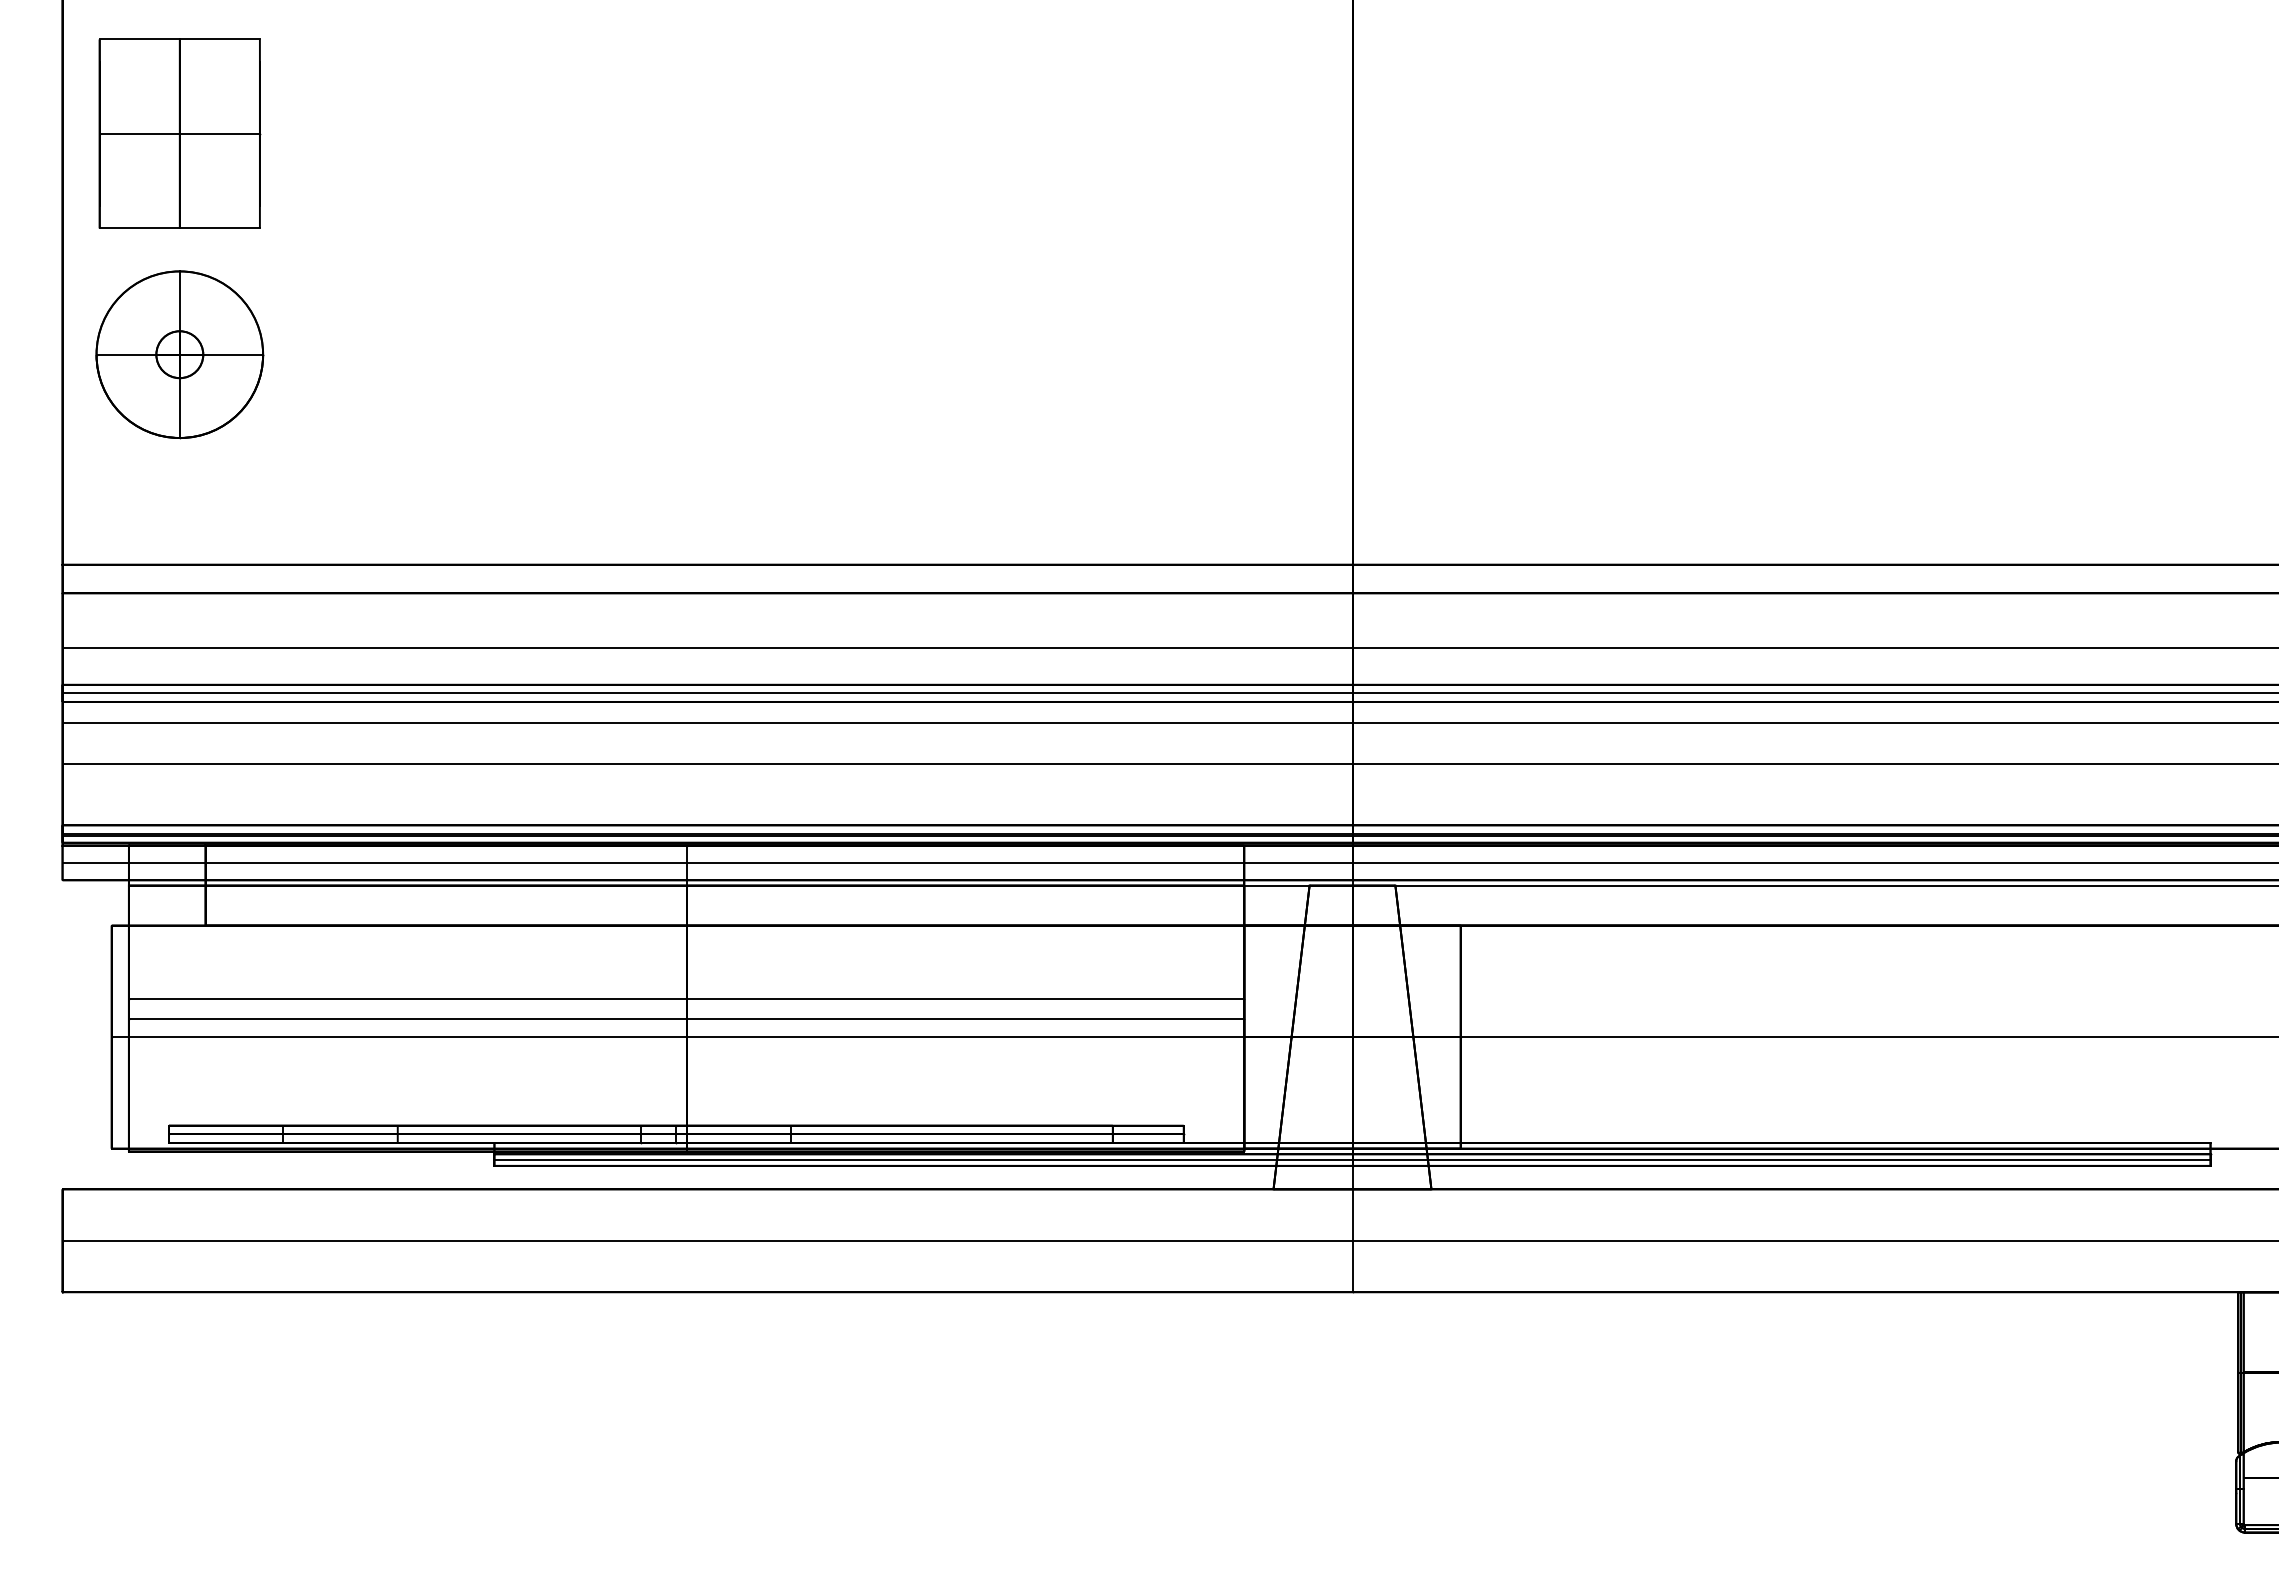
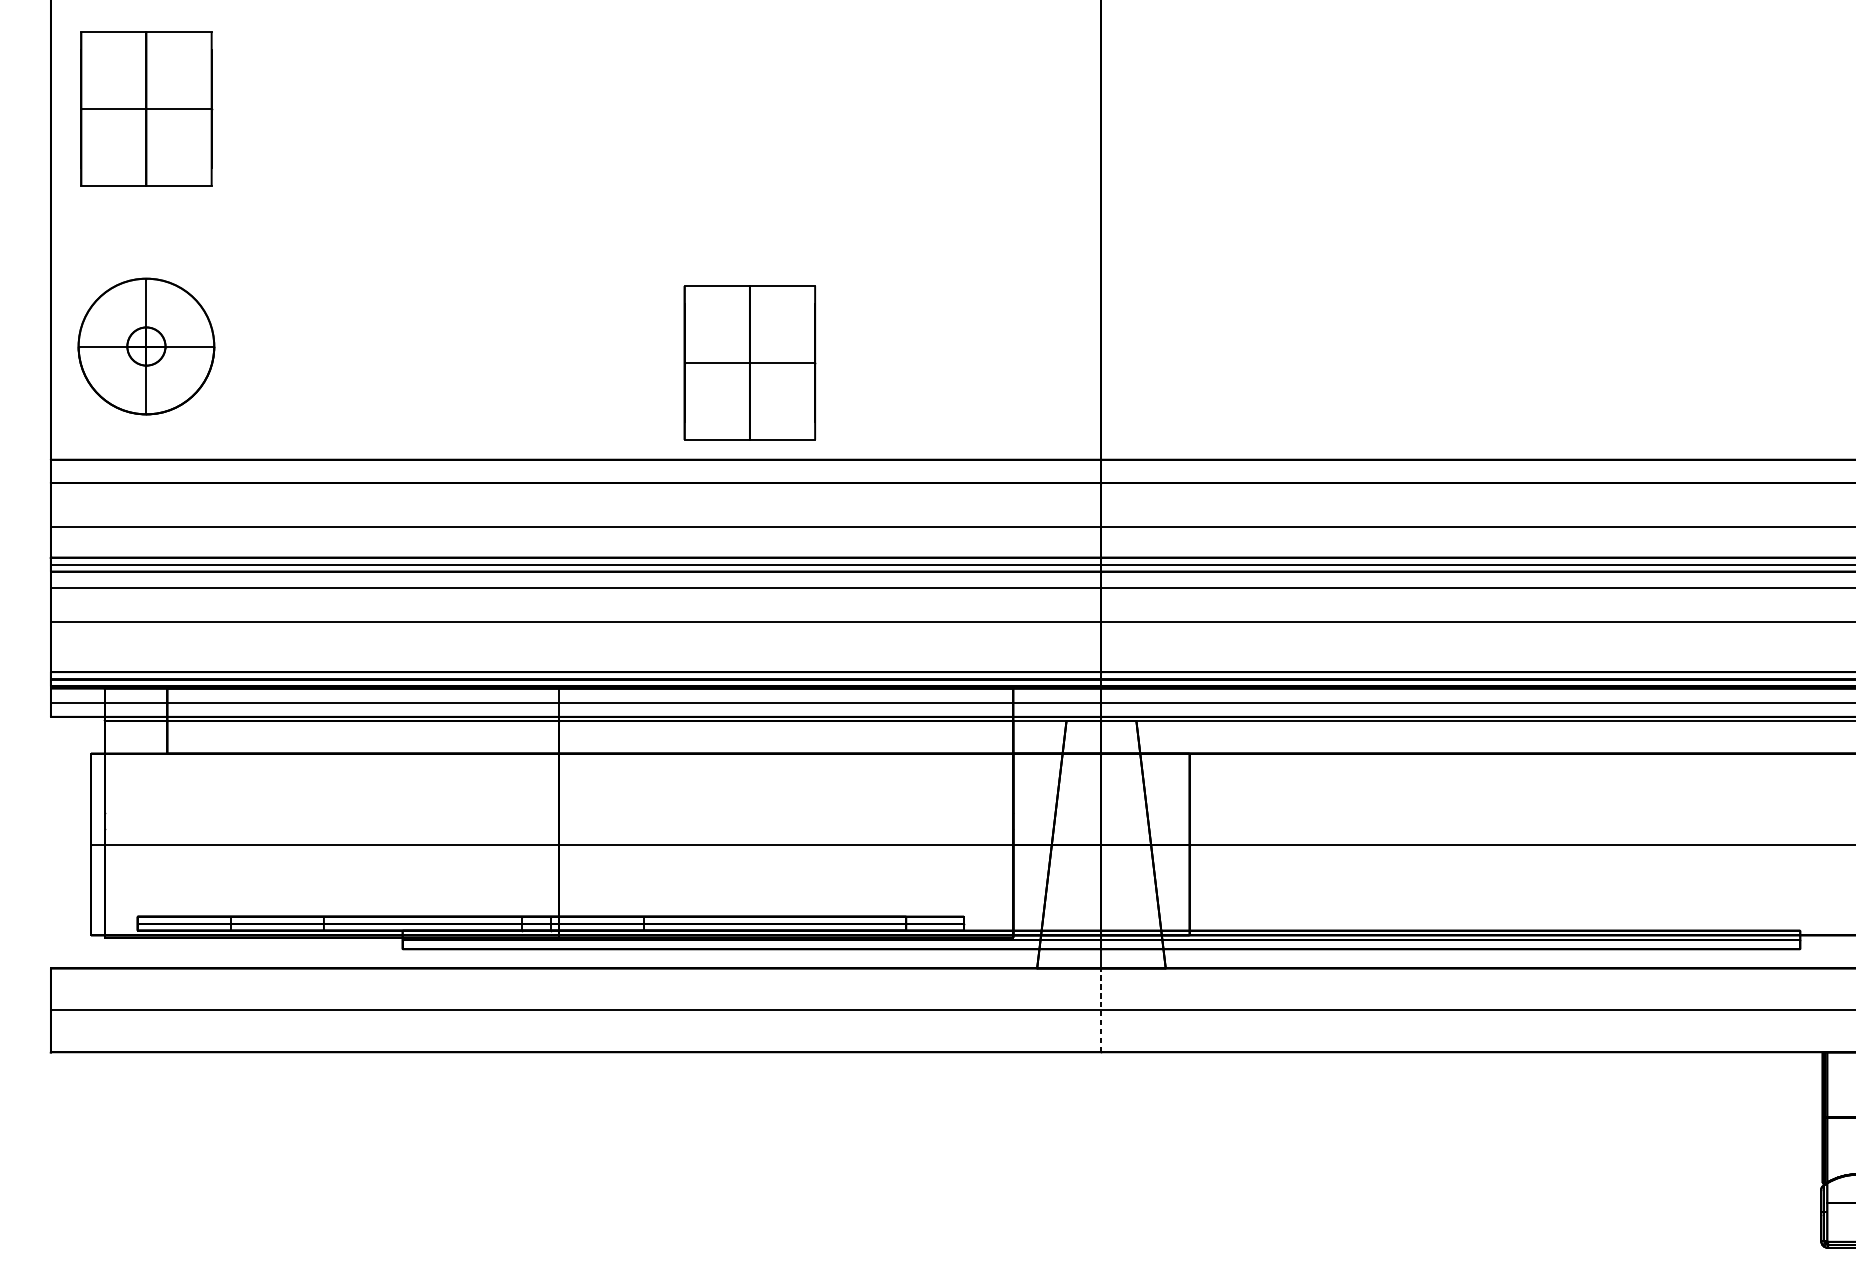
part: (179, 354) -> (146, 346), moved
part: (920, 445) -> (749, 362), added
line: (686, 998) -> (559, 813), removed
line: (686, 1018) -> (559, 829), removed
line: (1352, 1160) -> (1101, 944), removed
line: (1352, 1240) -> (1101, 1010), solid -> dashed

